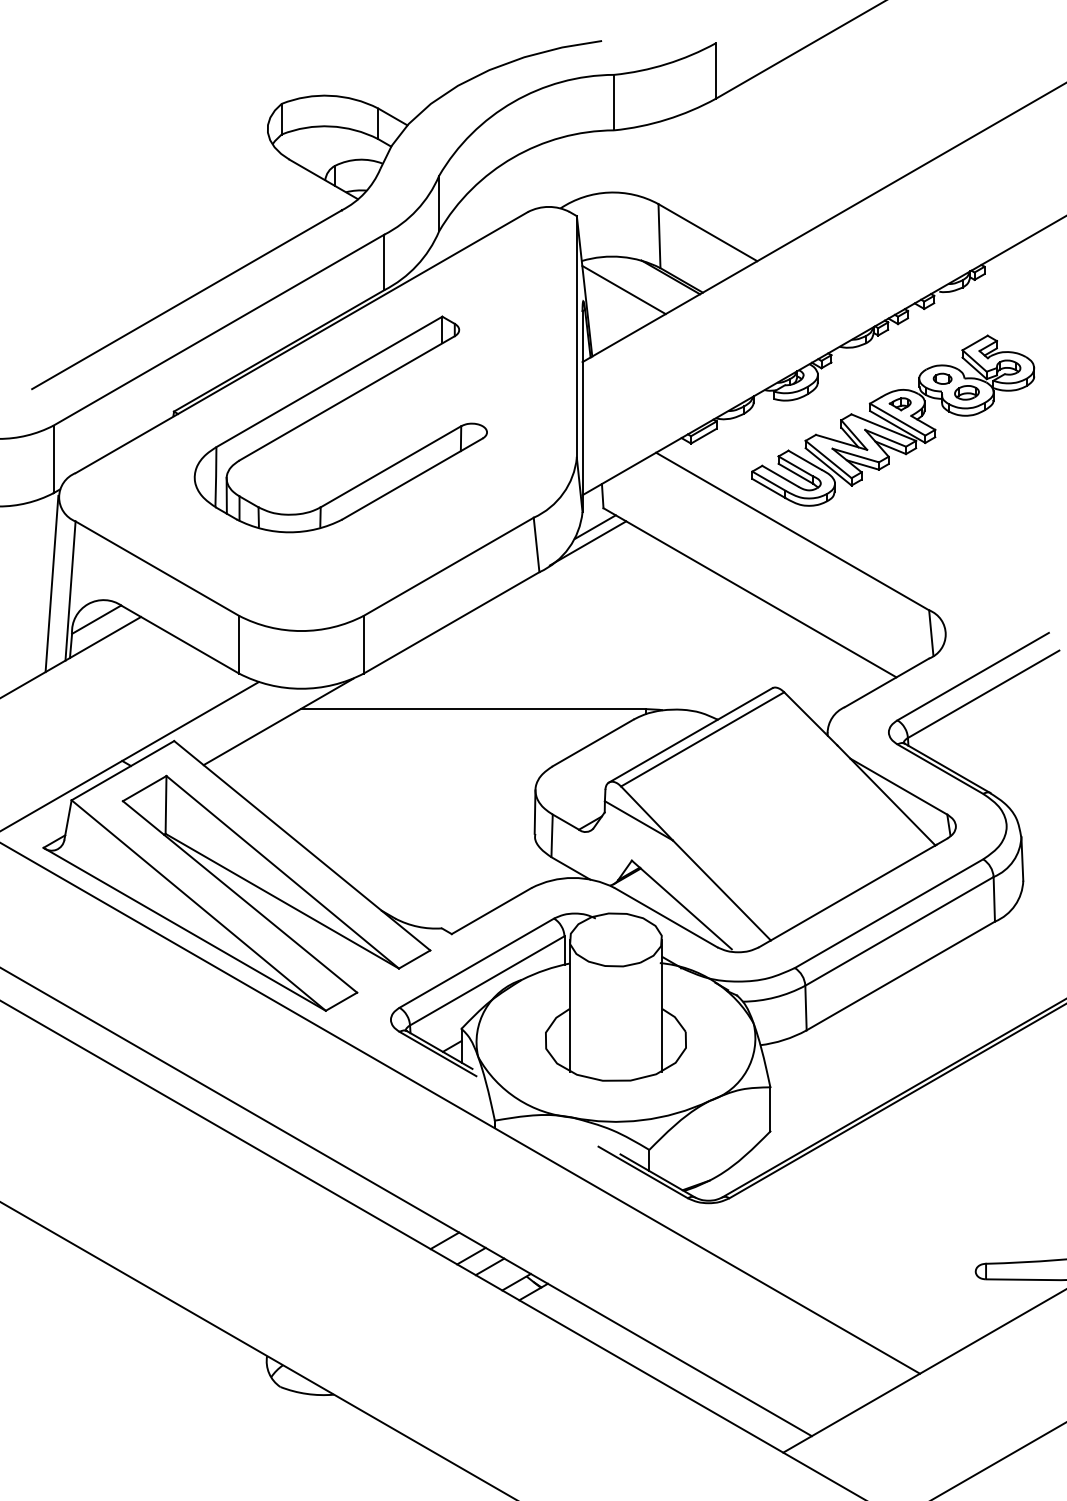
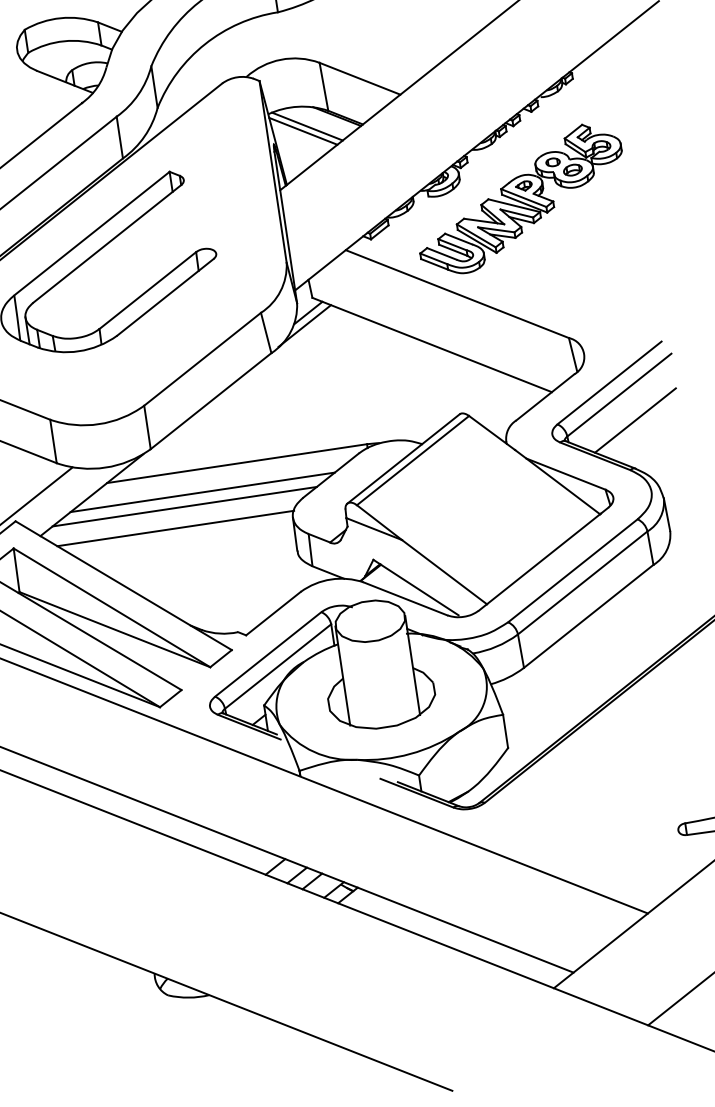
line: (630, 284) -> (307, 126), added
line: (999, 730) -> (635, 420), added
line: (422, 739) -> (202, 492), added
line: (396, 754) -> (184, 506), added
line: (380, 781) -> (175, 528), added

